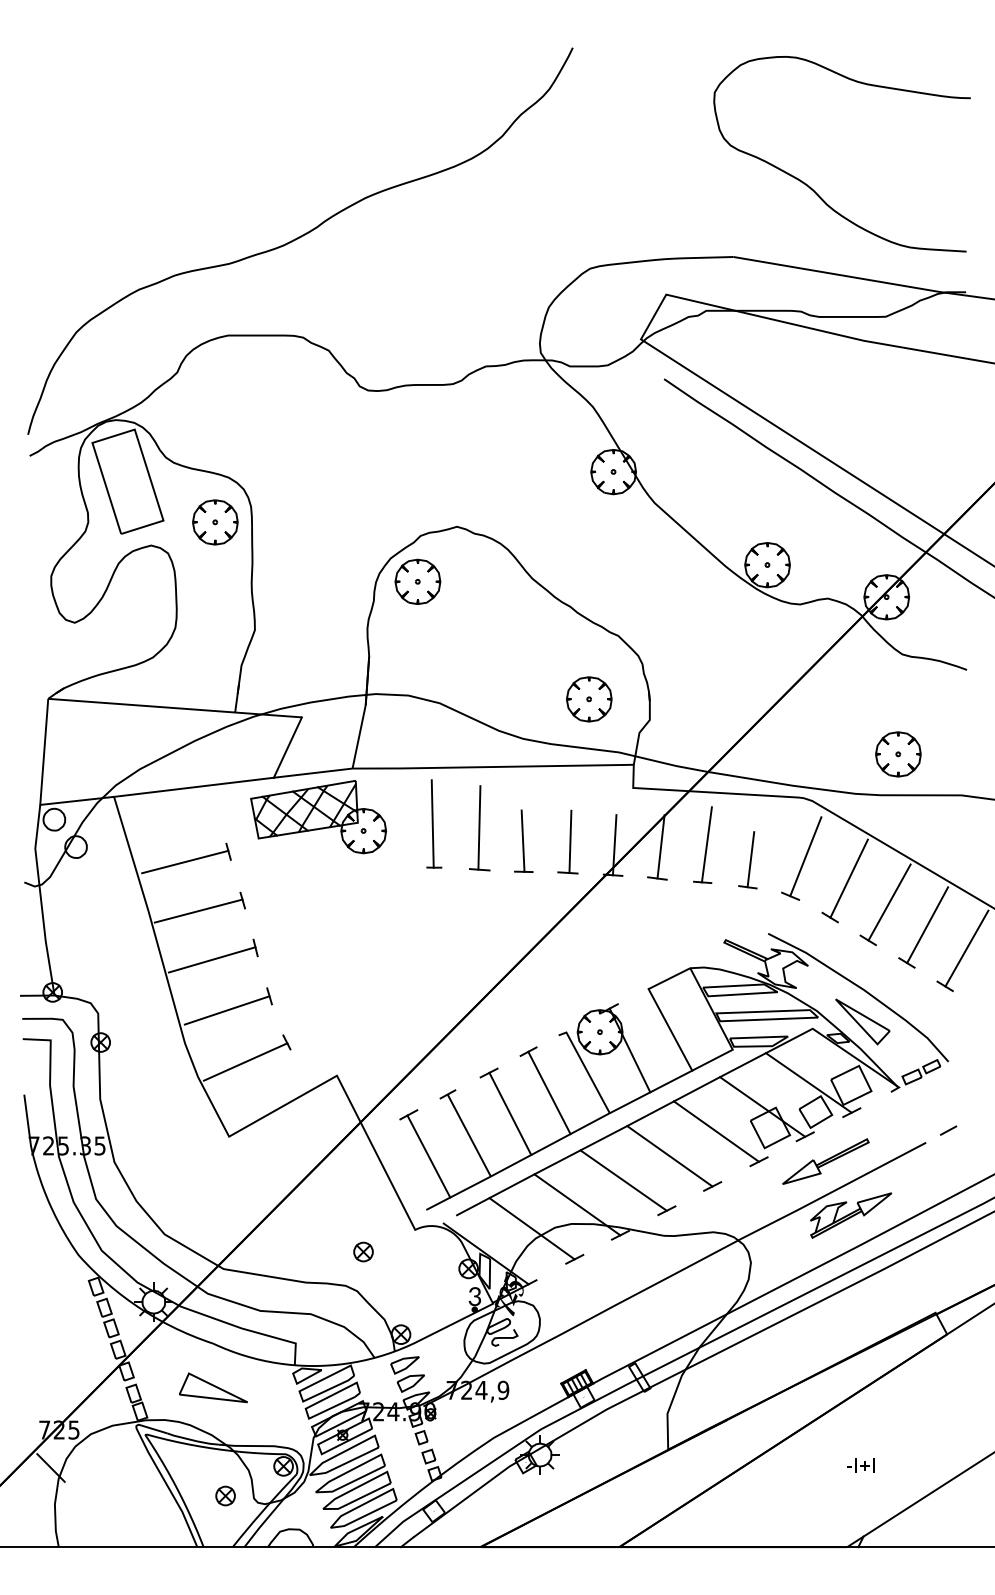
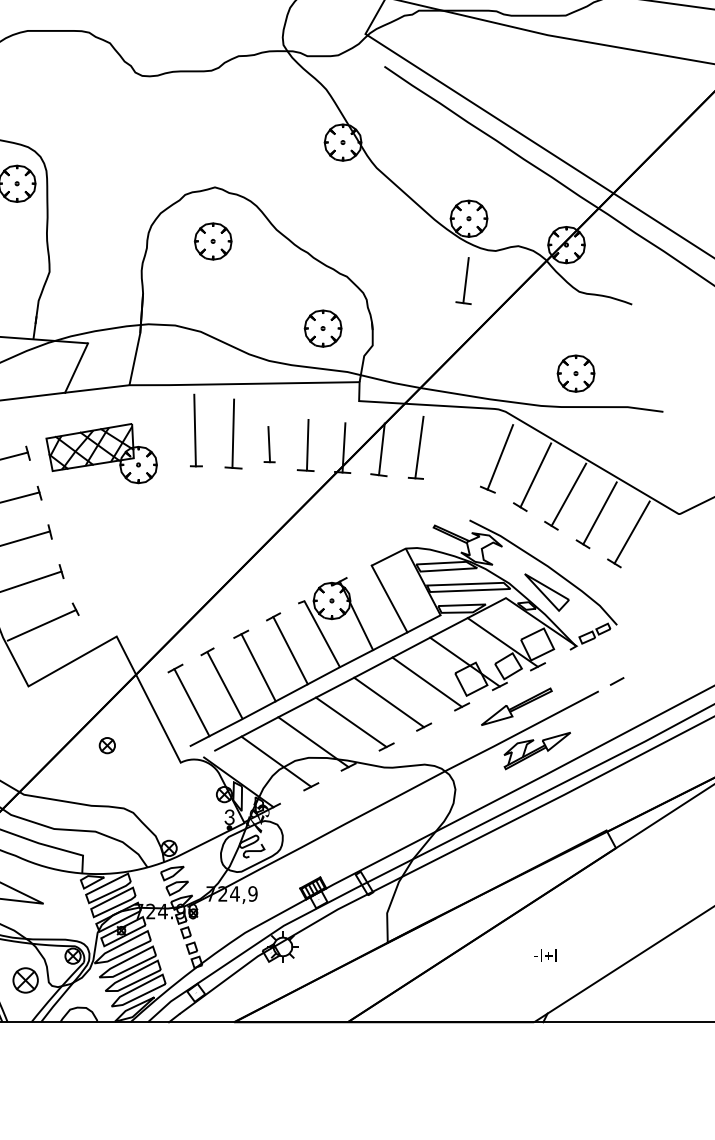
part: (417, 581) -> (212, 241), moved
part: (318, 817) -> (101, 453), moved
part: (523, 840) -> (269, 444), size x0.7
part: (747, 860) -> (463, 281), moved
part: (363, 1251) -> (107, 745), moved
part: (225, 1495) -> (25, 980), size x1.6

